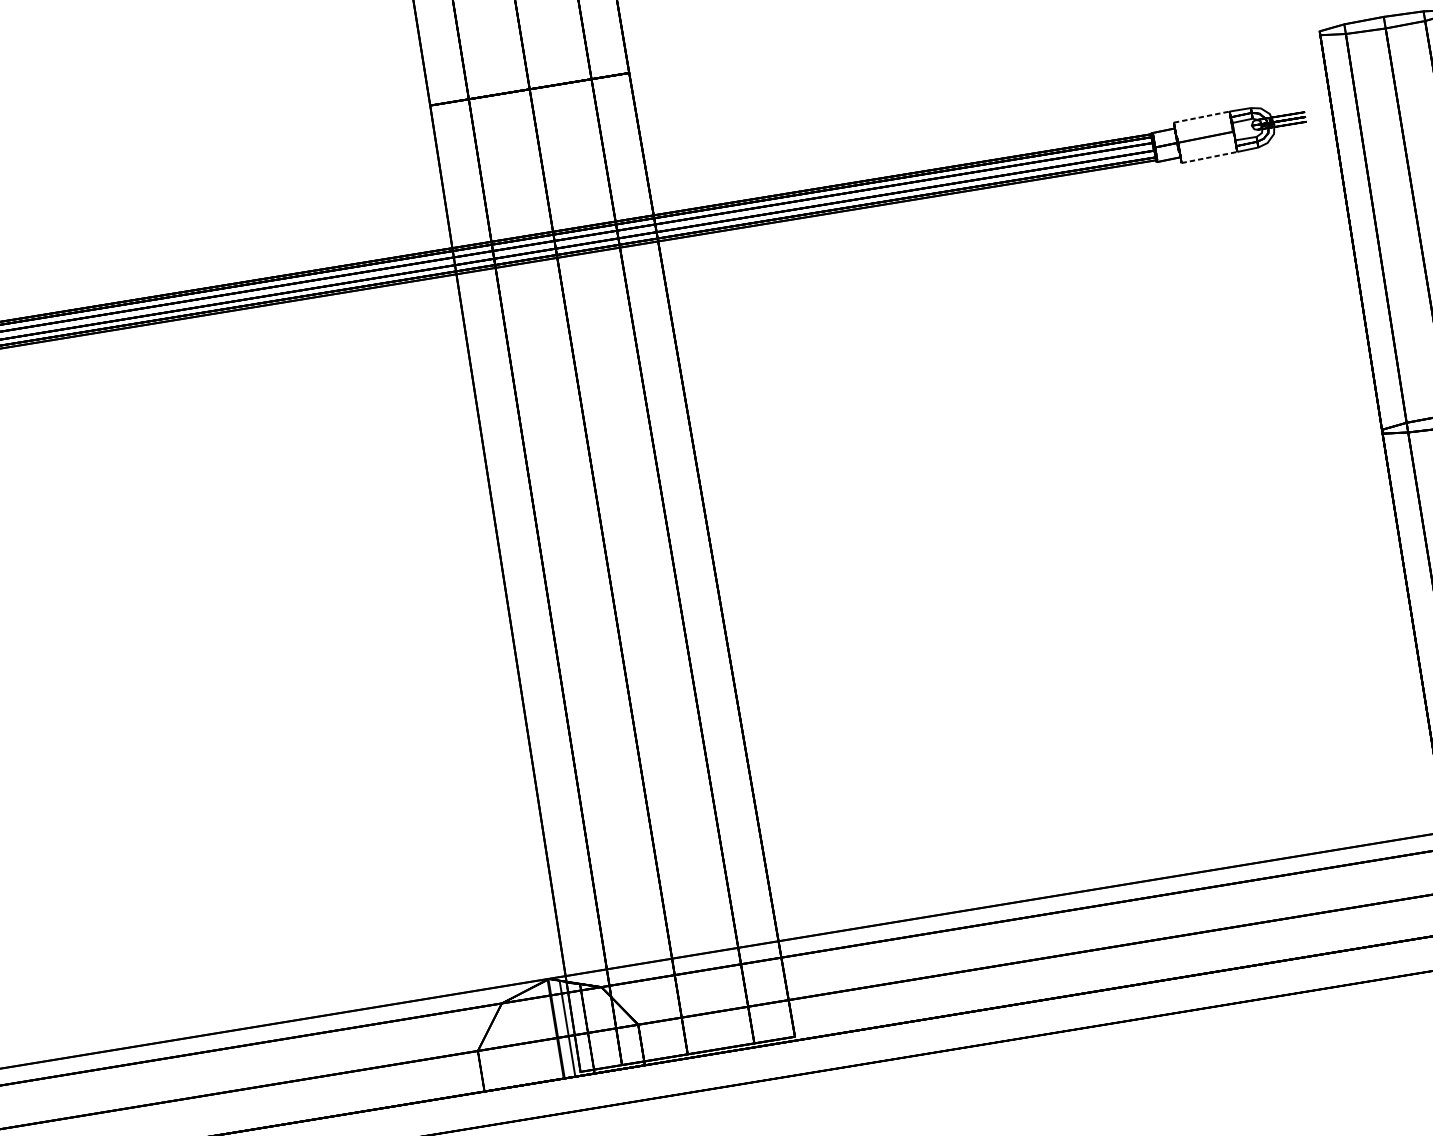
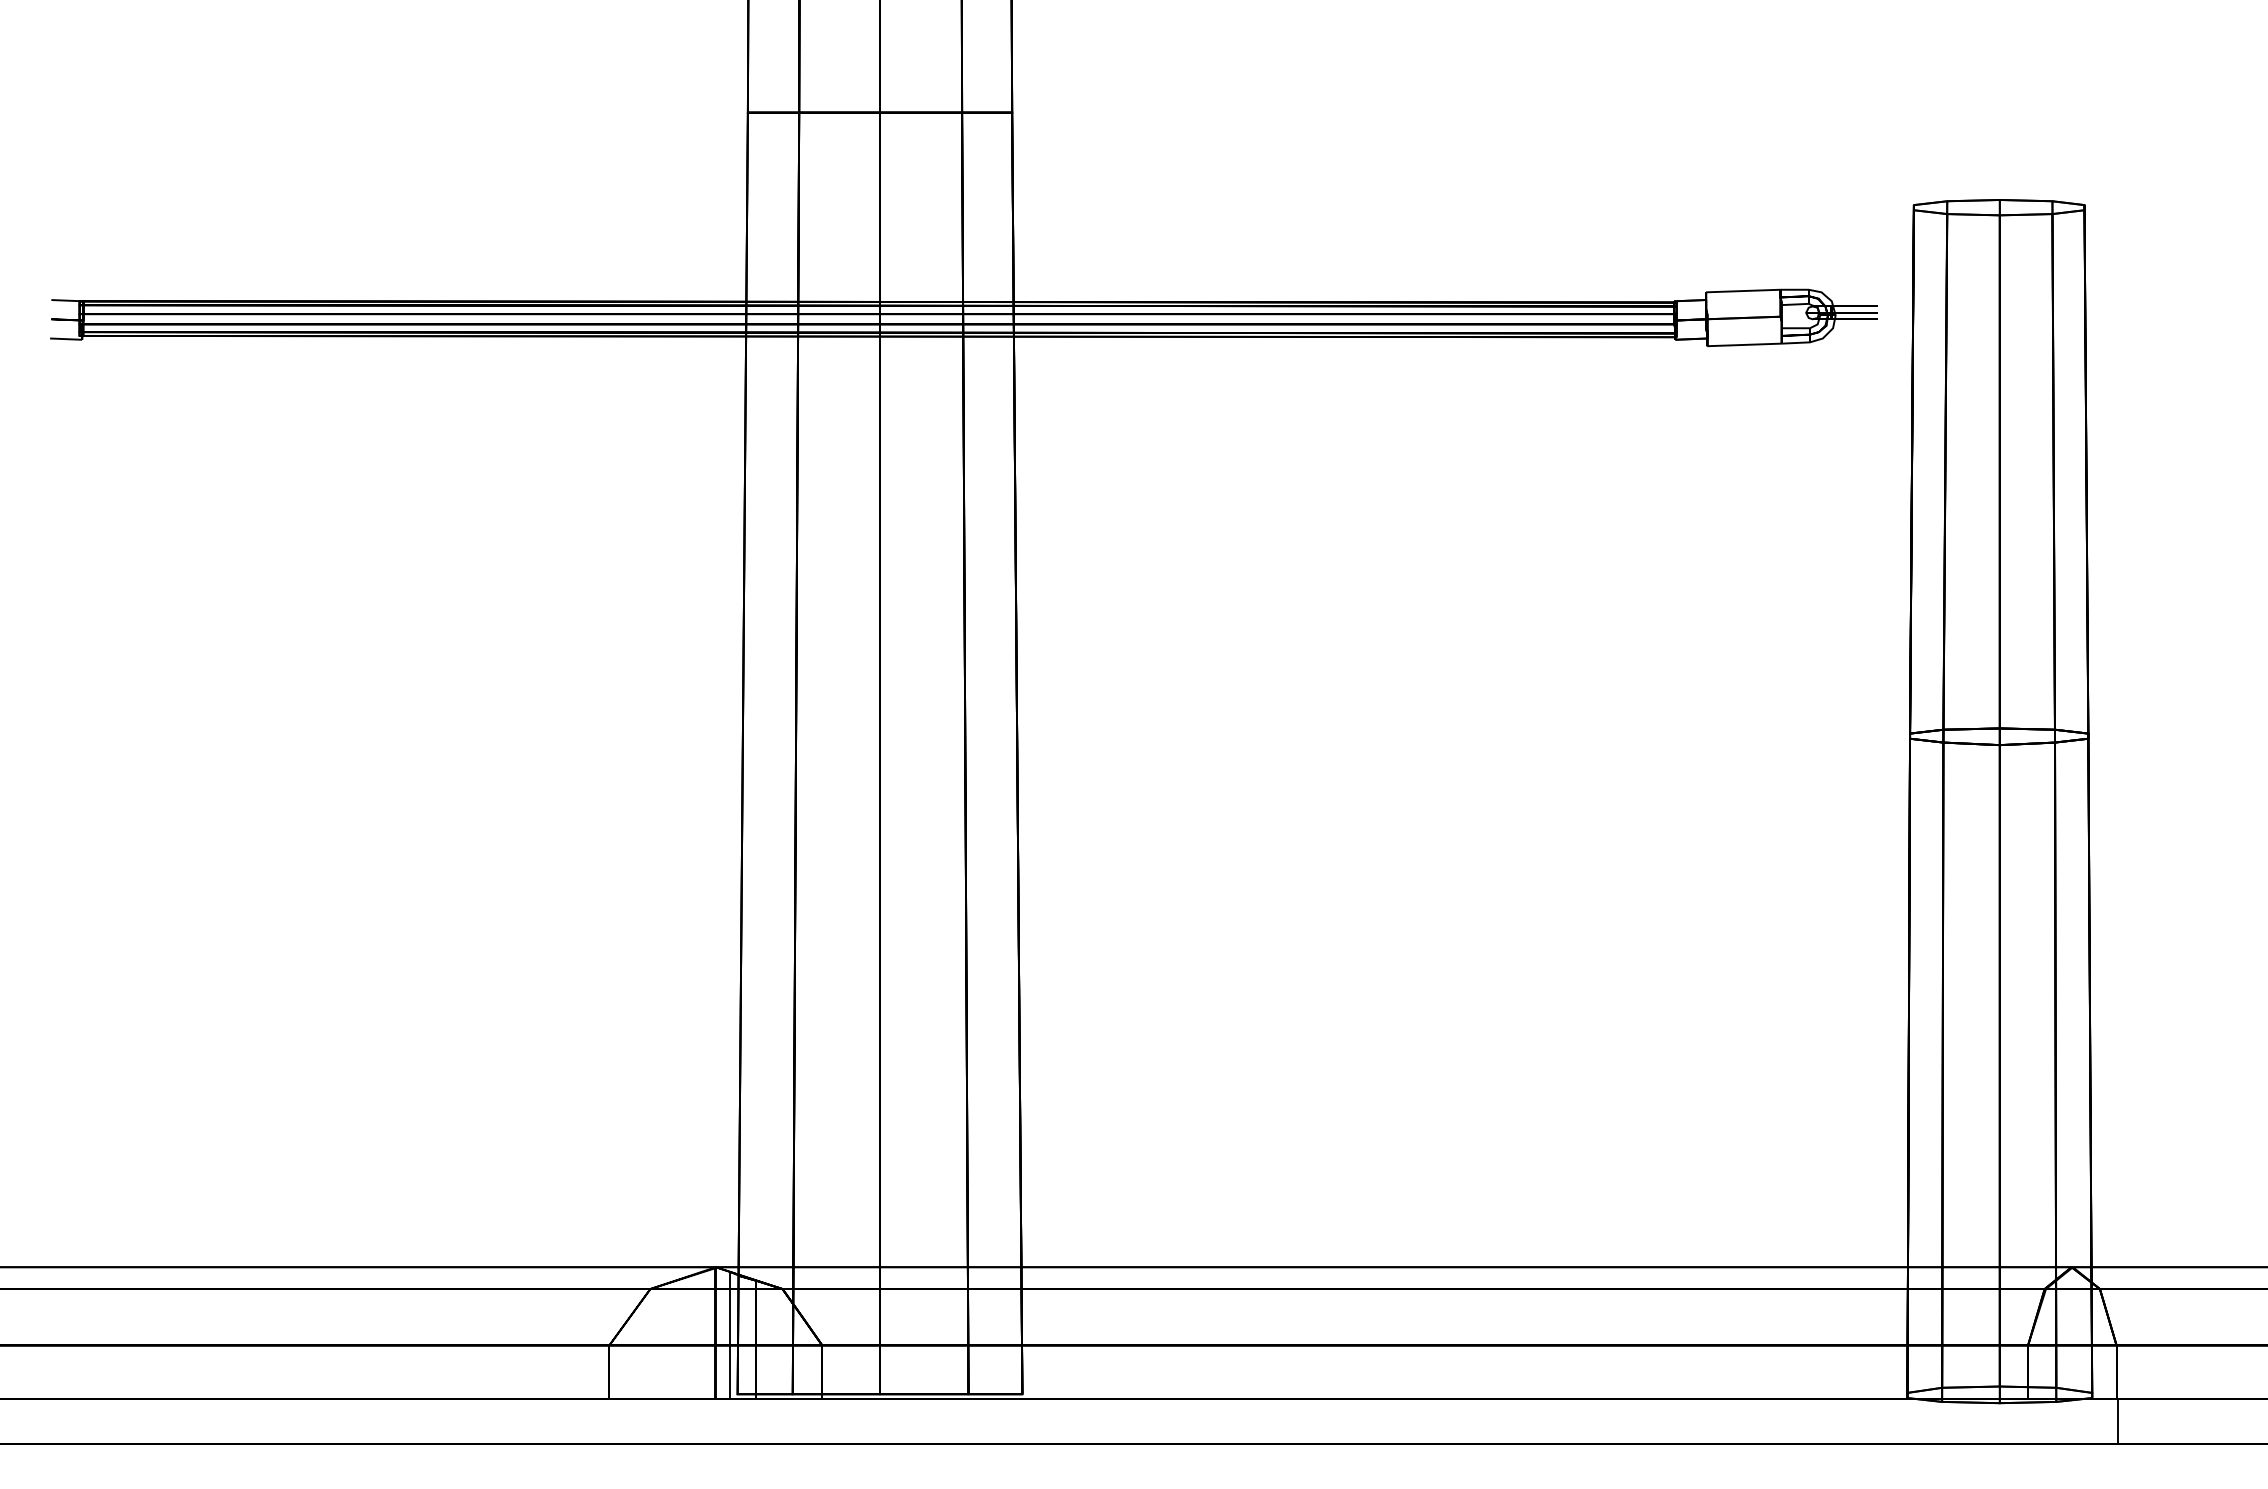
line: (1202, 117) -> (1743, 291), dashed -> solid
line: (1210, 157) -> (1745, 344), dashed -> solid

